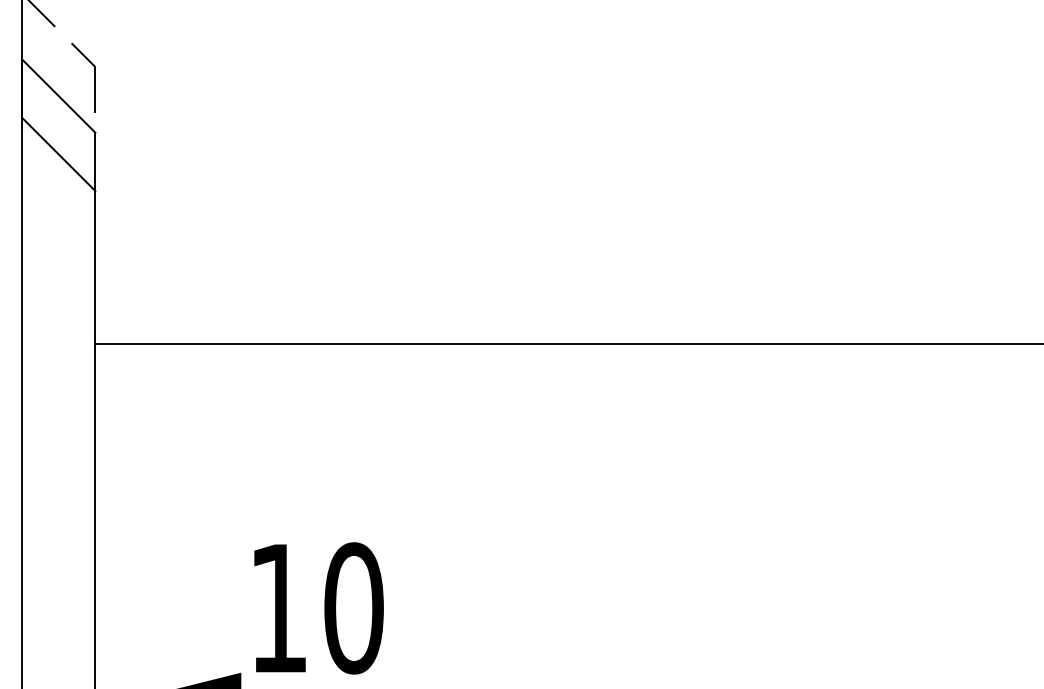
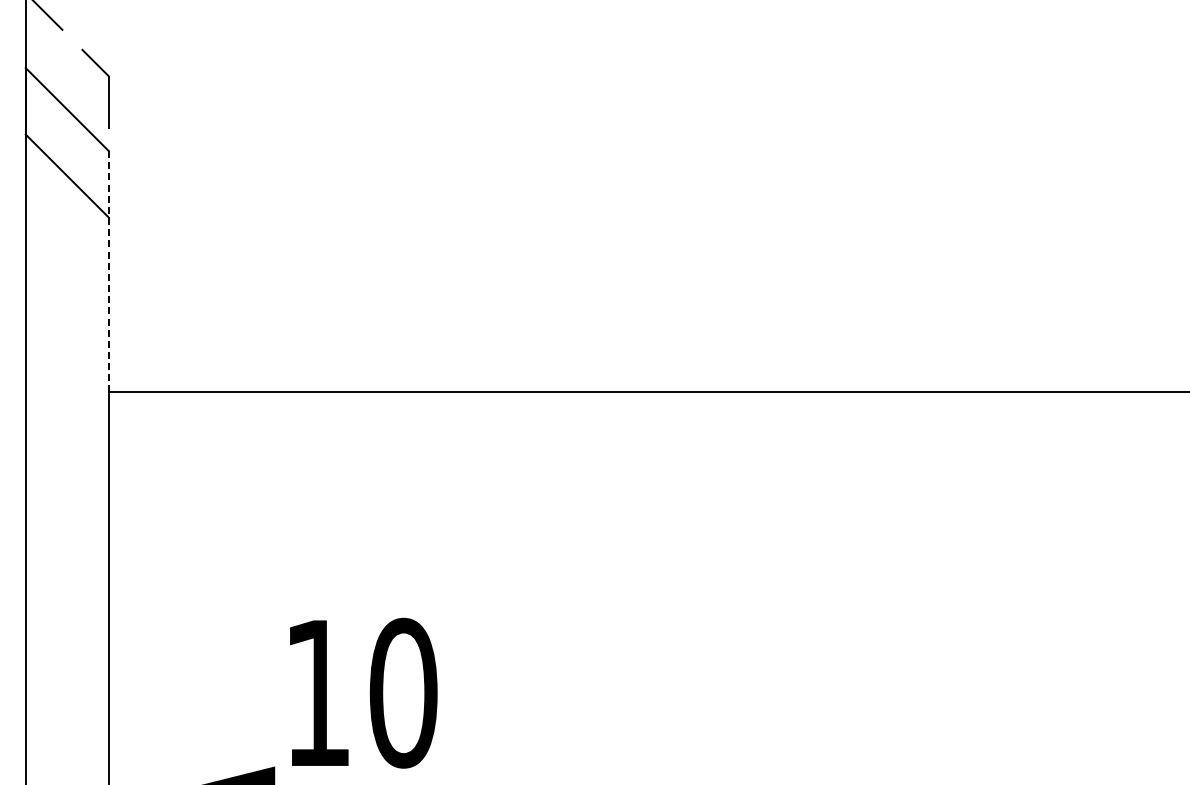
line: (95, 238) -> (108, 271), solid -> dashed

